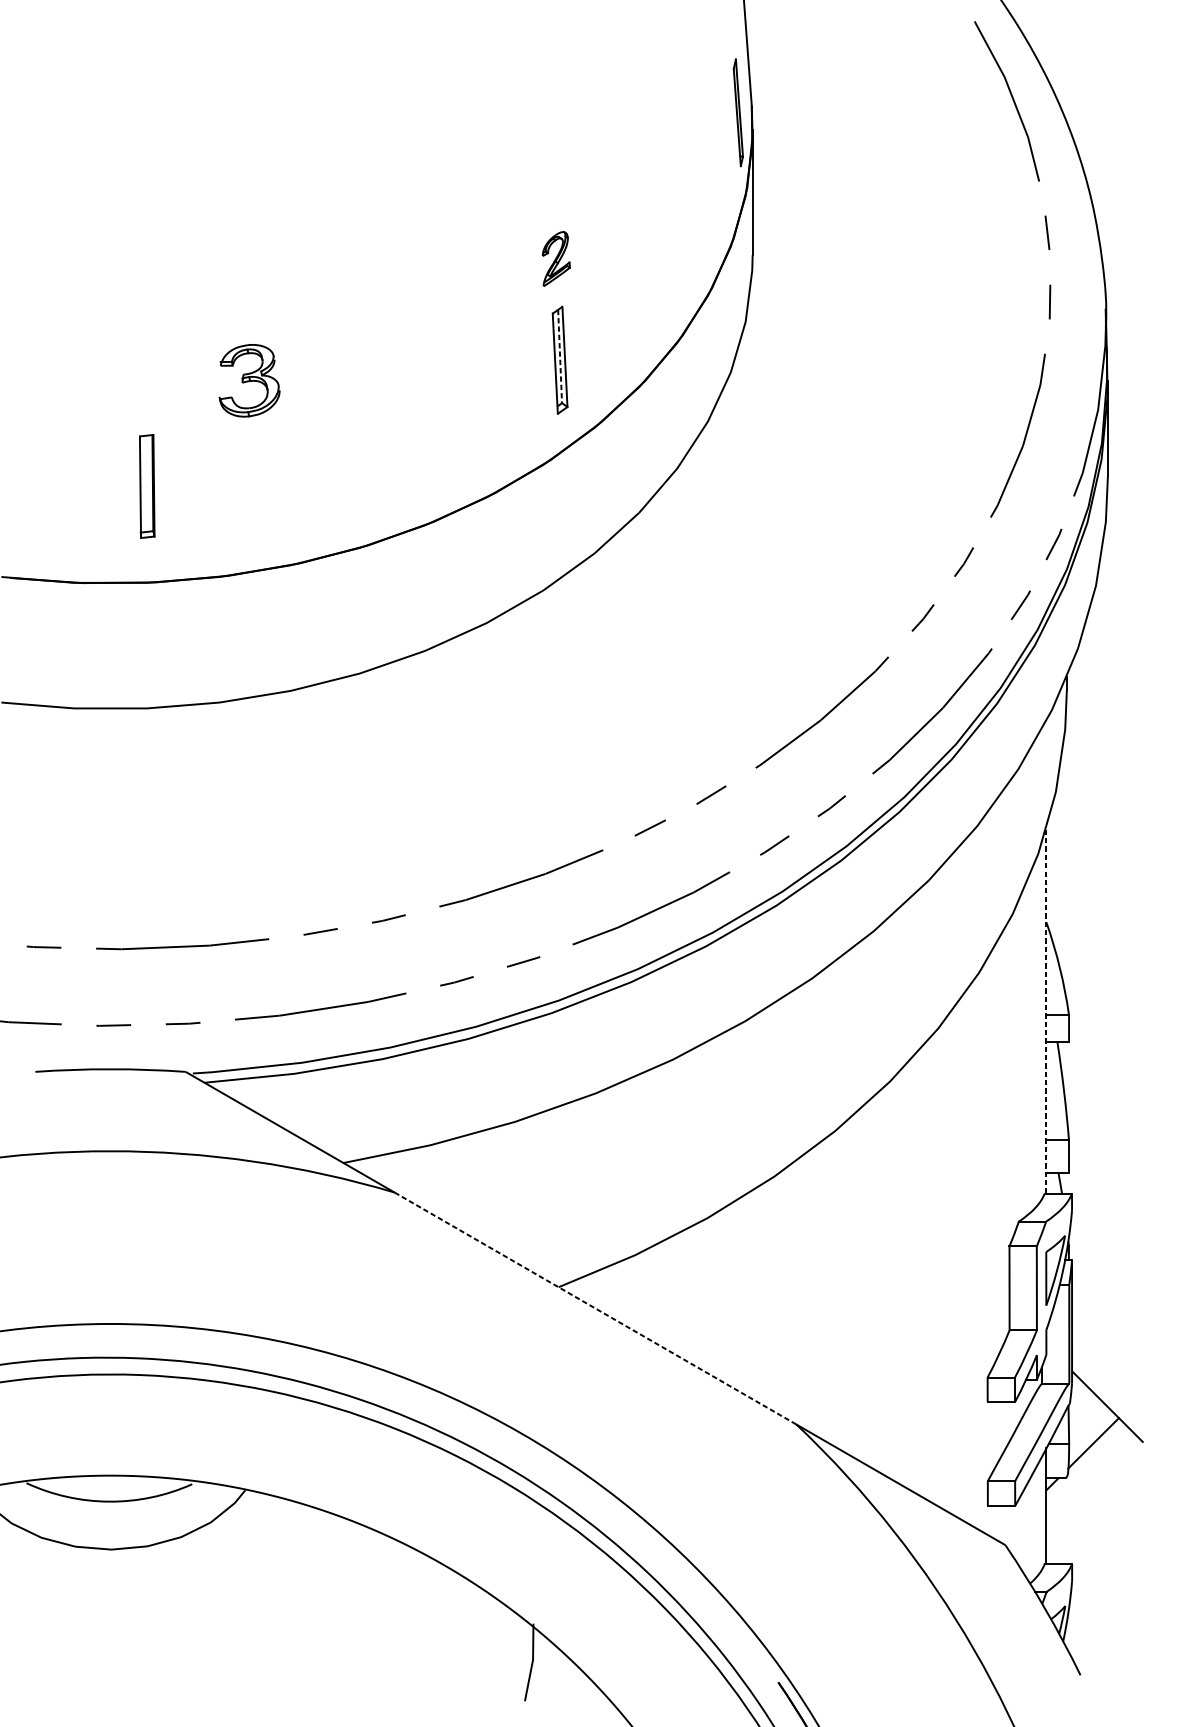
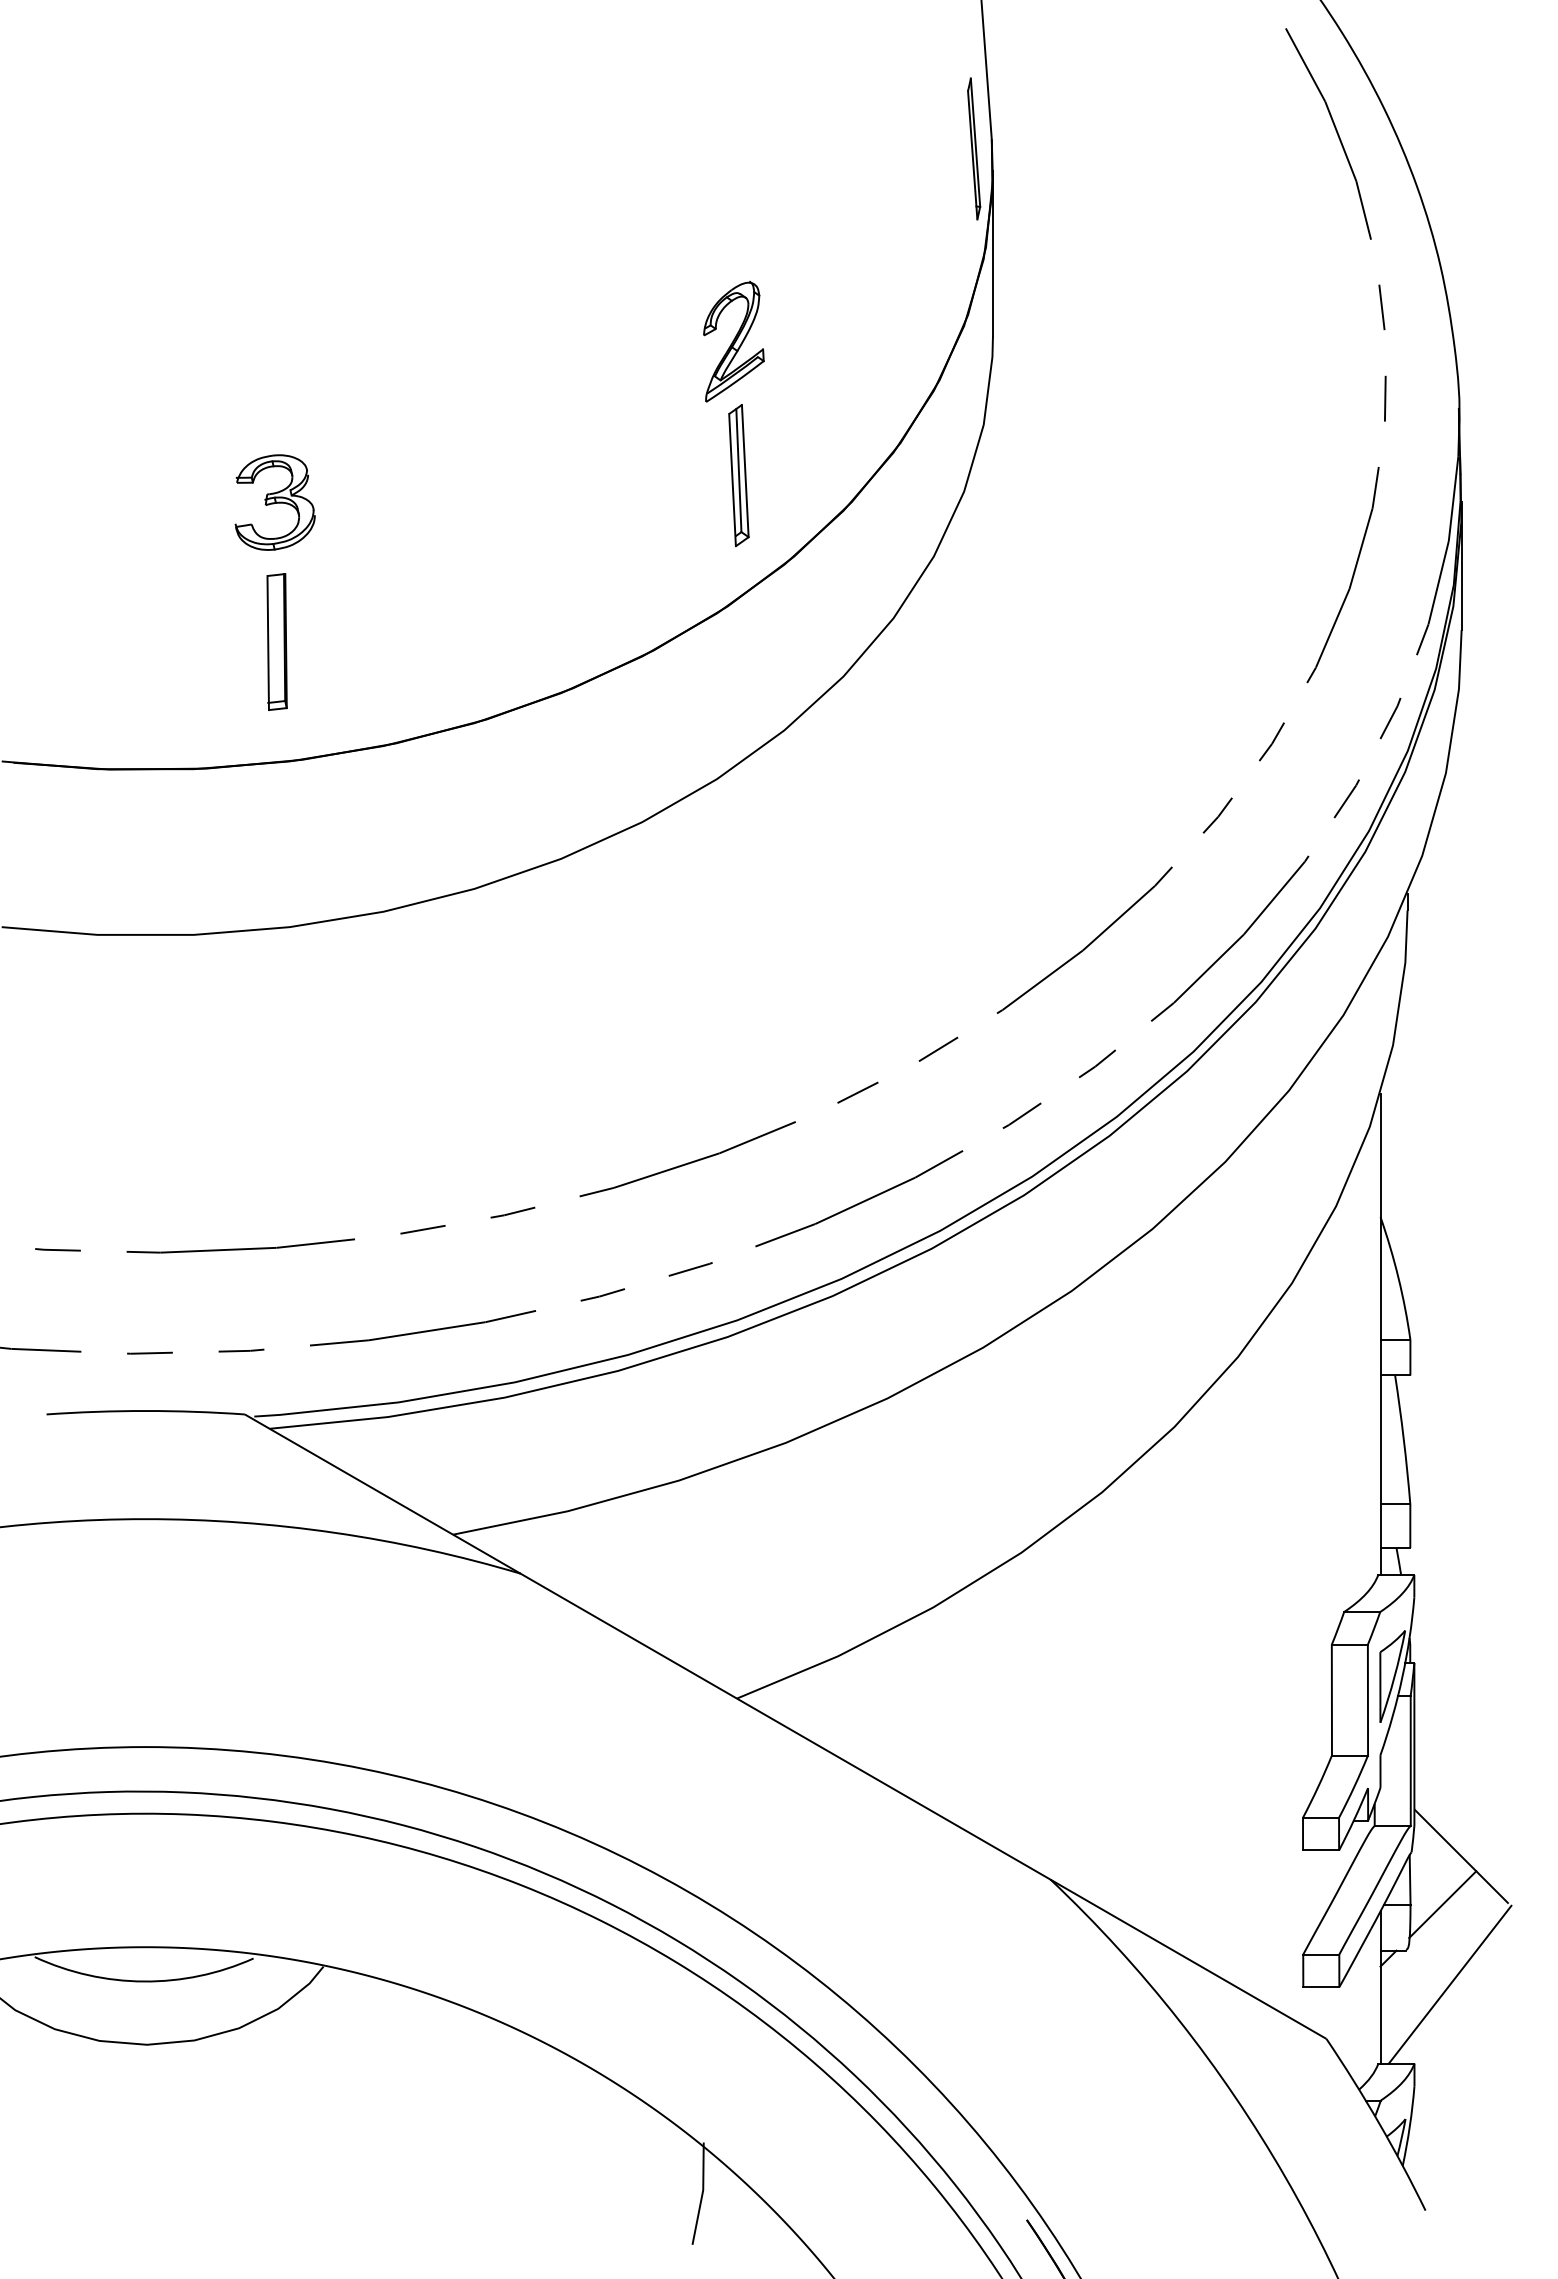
part: (556, 258) -> (733, 341), size x1.67
line: (559, 356) -> (738, 470), dashed -> solid
part: (249, 380) -> (274, 502), moved
part: (146, 486) -> (276, 641), moved
line: (1046, 1011) -> (1380, 1334), dashed -> solid
line: (595, 1308) -> (785, 1726), dashed -> solid
line: (1098, 1503) -> (1449, 1984), added

